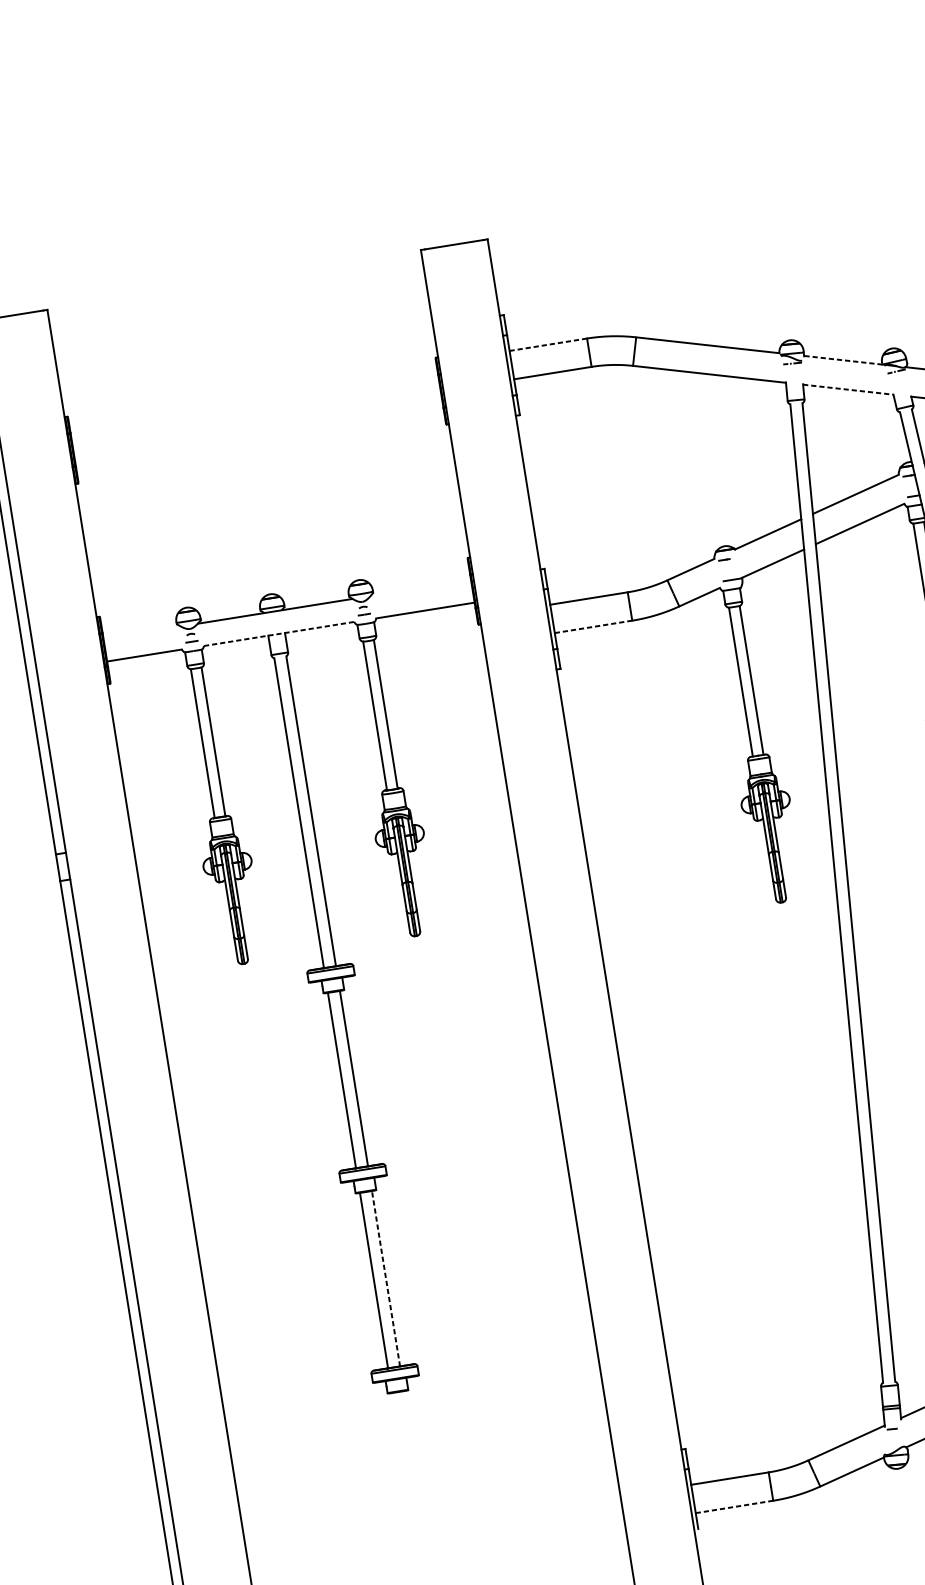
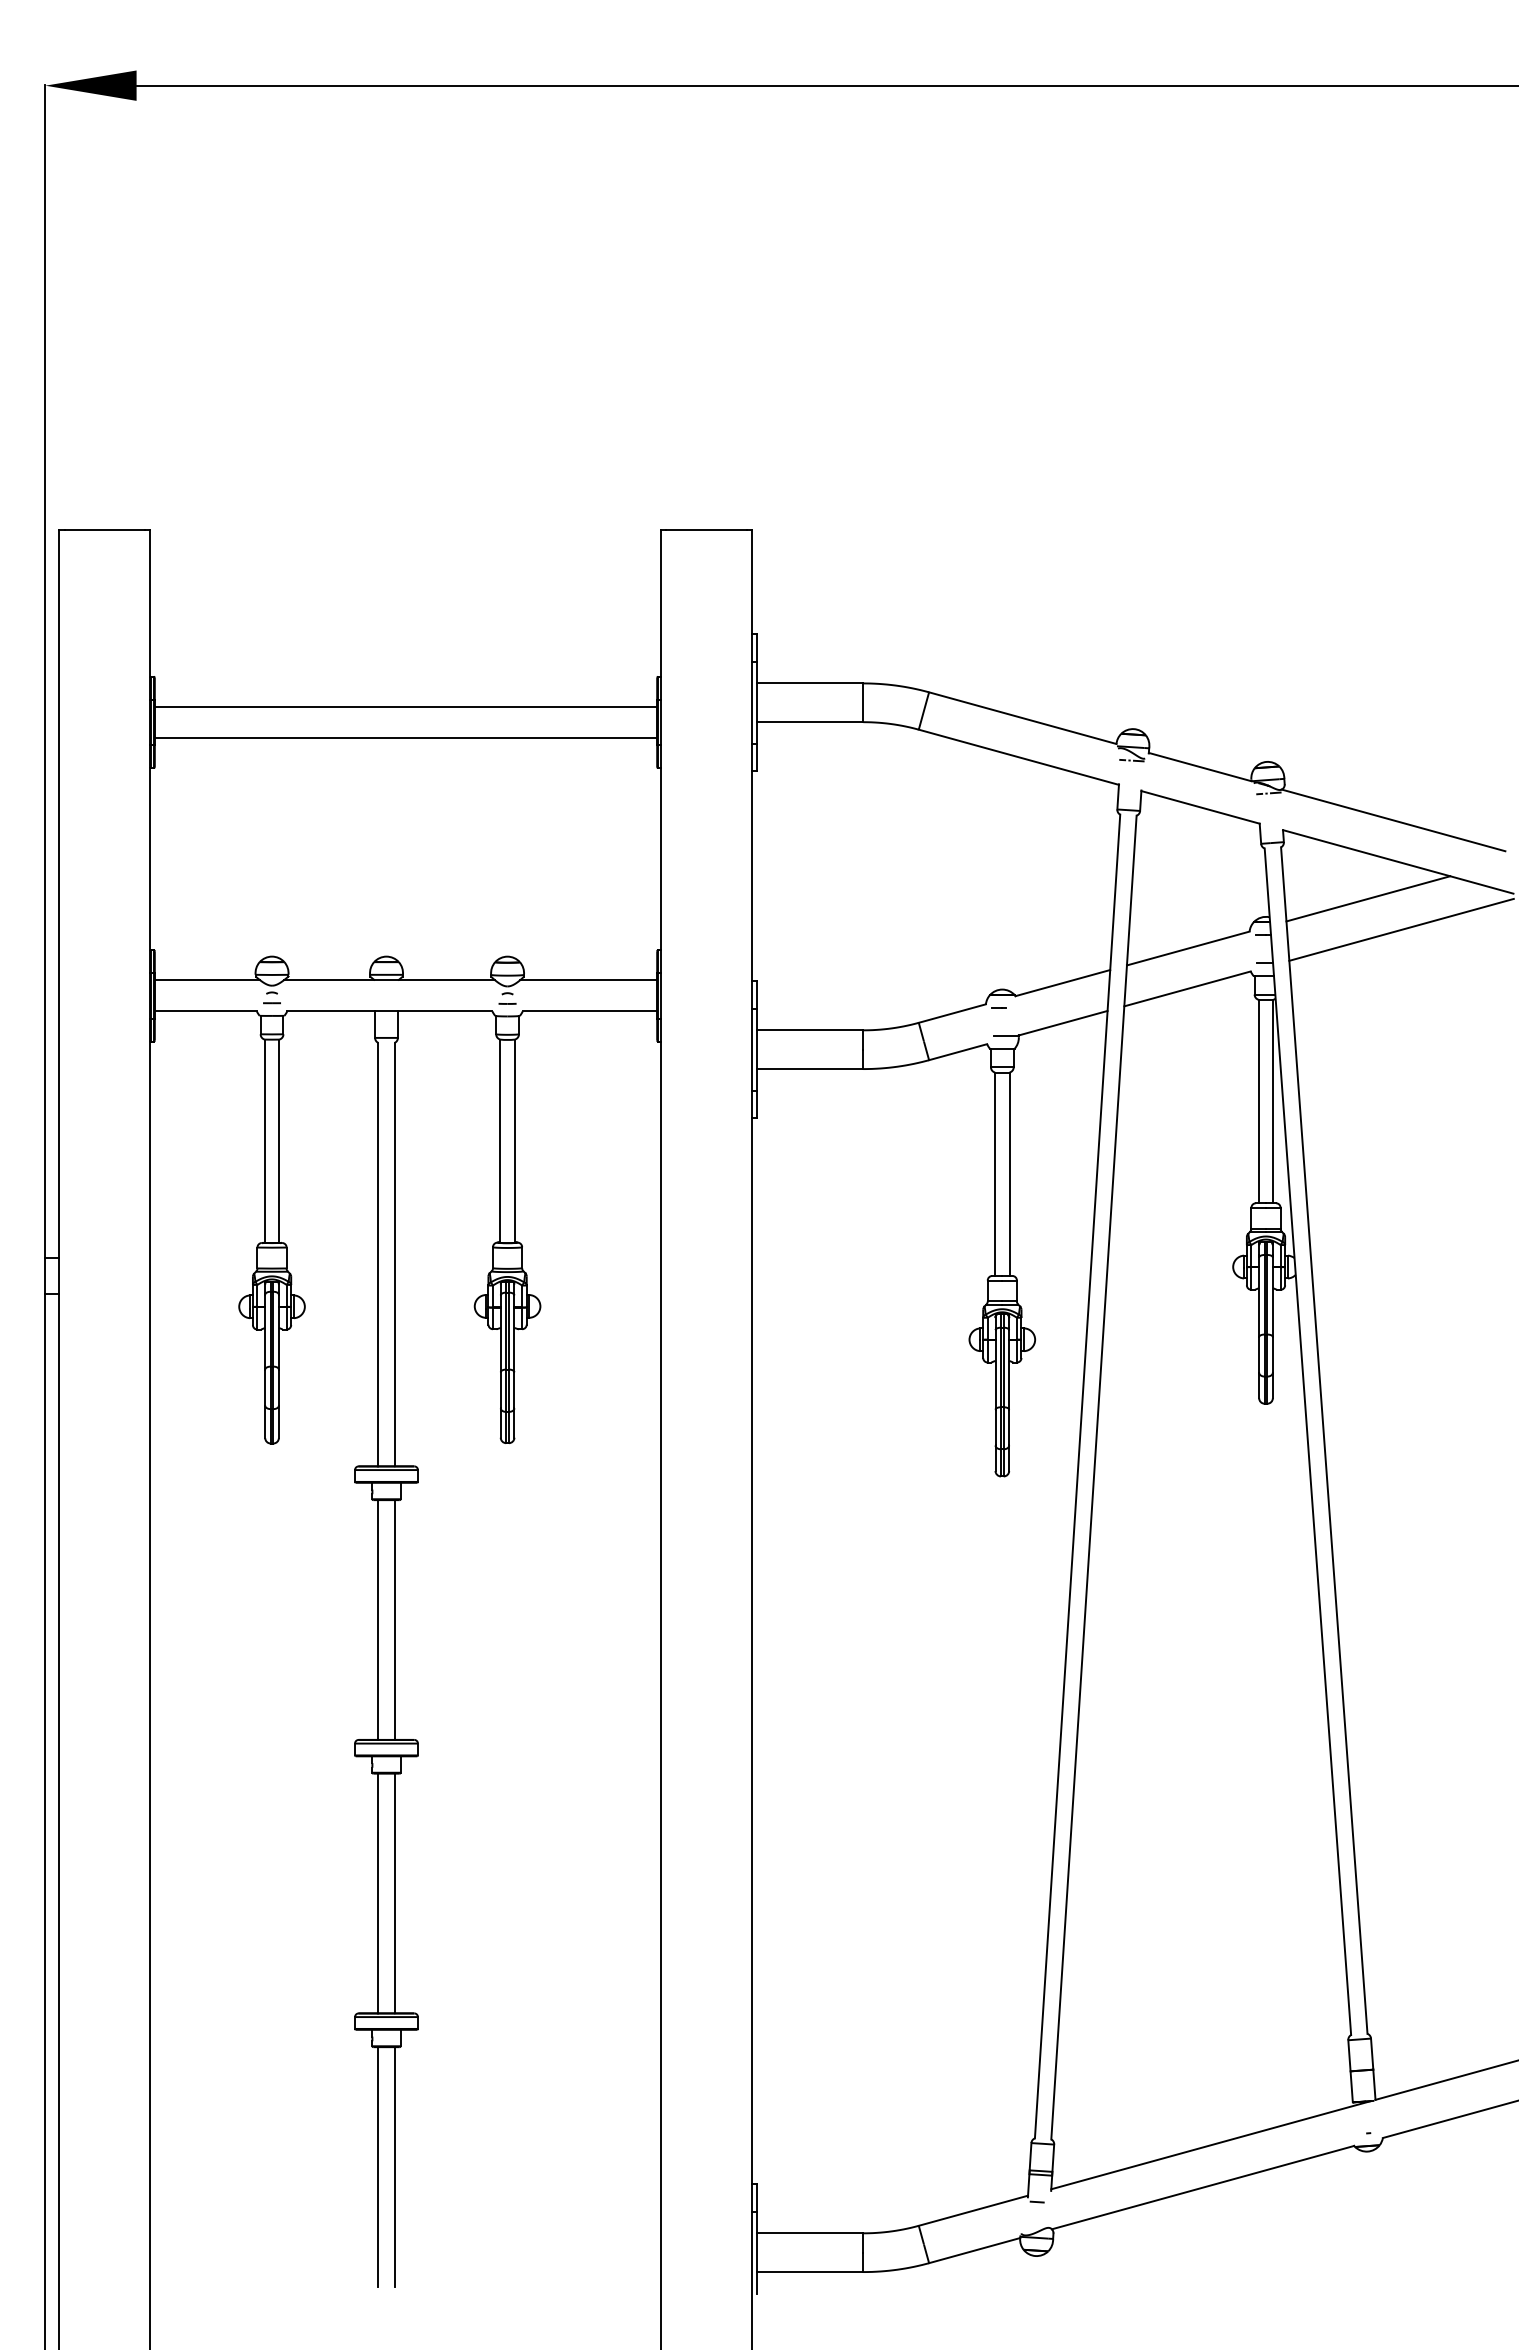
line: (548, 344) -> (810, 683), dashed -> solid
line: (842, 359) -> (1199, 766), dashed -> solid
line: (848, 389) -> (1201, 807), dashed -> solid
line: (254, 409) -> (405, 706), added
line: (258, 431) -> (405, 737), added
line: (420, 588) -> (588, 980), added
line: (593, 627) -> (810, 1069), dashed -> solid
line: (142, 632) -> (207, 980), added
line: (278, 634) -> (389, 1011), dashed -> solid
line: (385, 1278) -> (394, 1893), dashed -> solid
line: (417, 1478) -> (394, 2166), added
line: (406, 1480) -> (378, 2166), added
line: (734, 1507) -> (810, 2272), dashed -> solid

